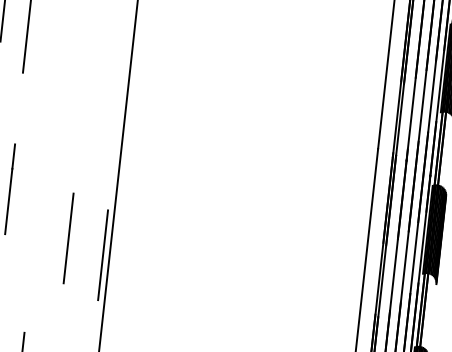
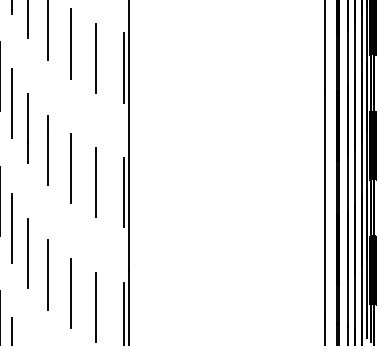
line: (54, 54) -> (70, 43), added
line: (86, 76) -> (96, 57), added
line: (121, 93) -> (124, 67), added
line: (37, 216) -> (70, 168), added

